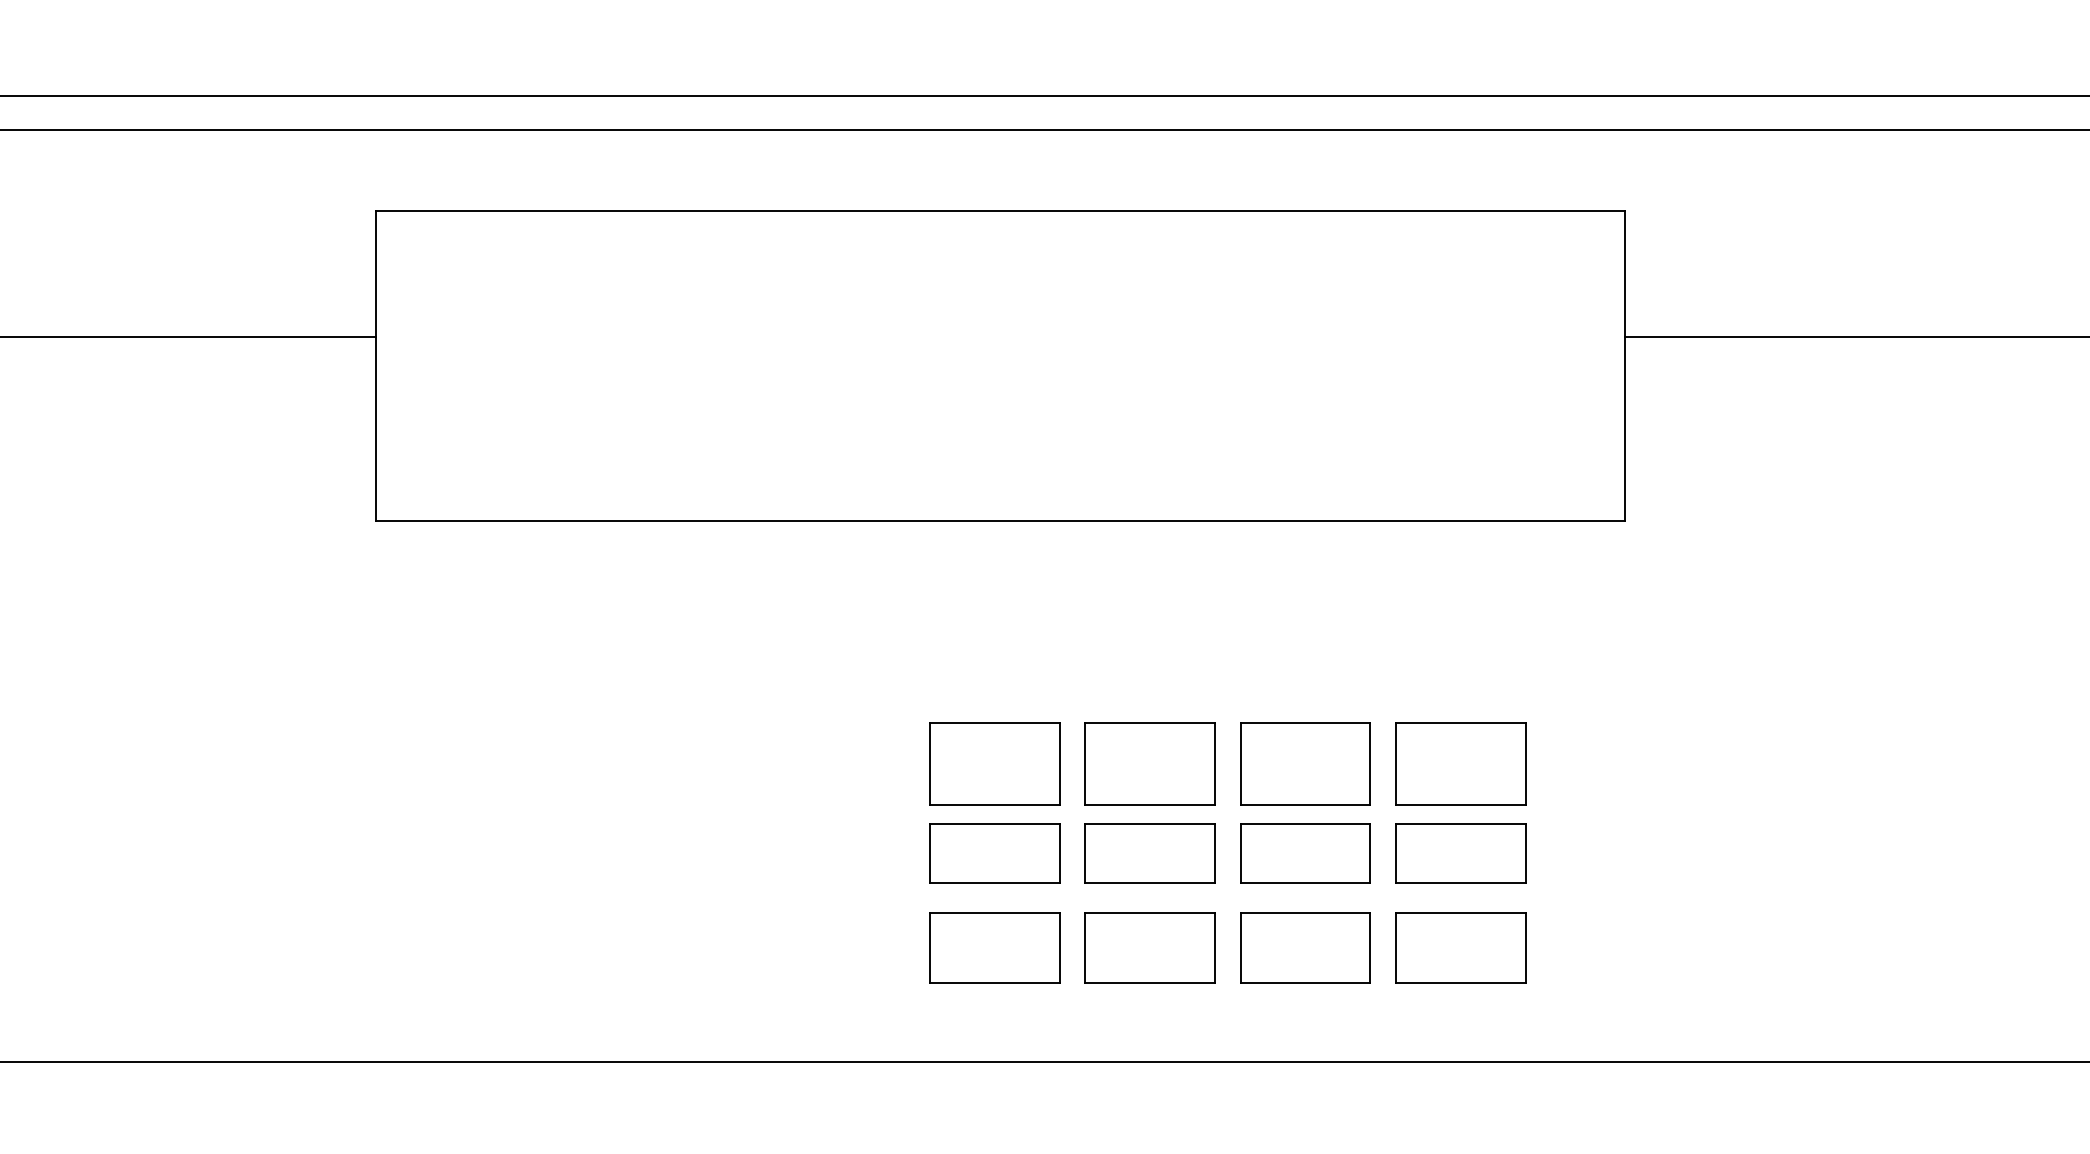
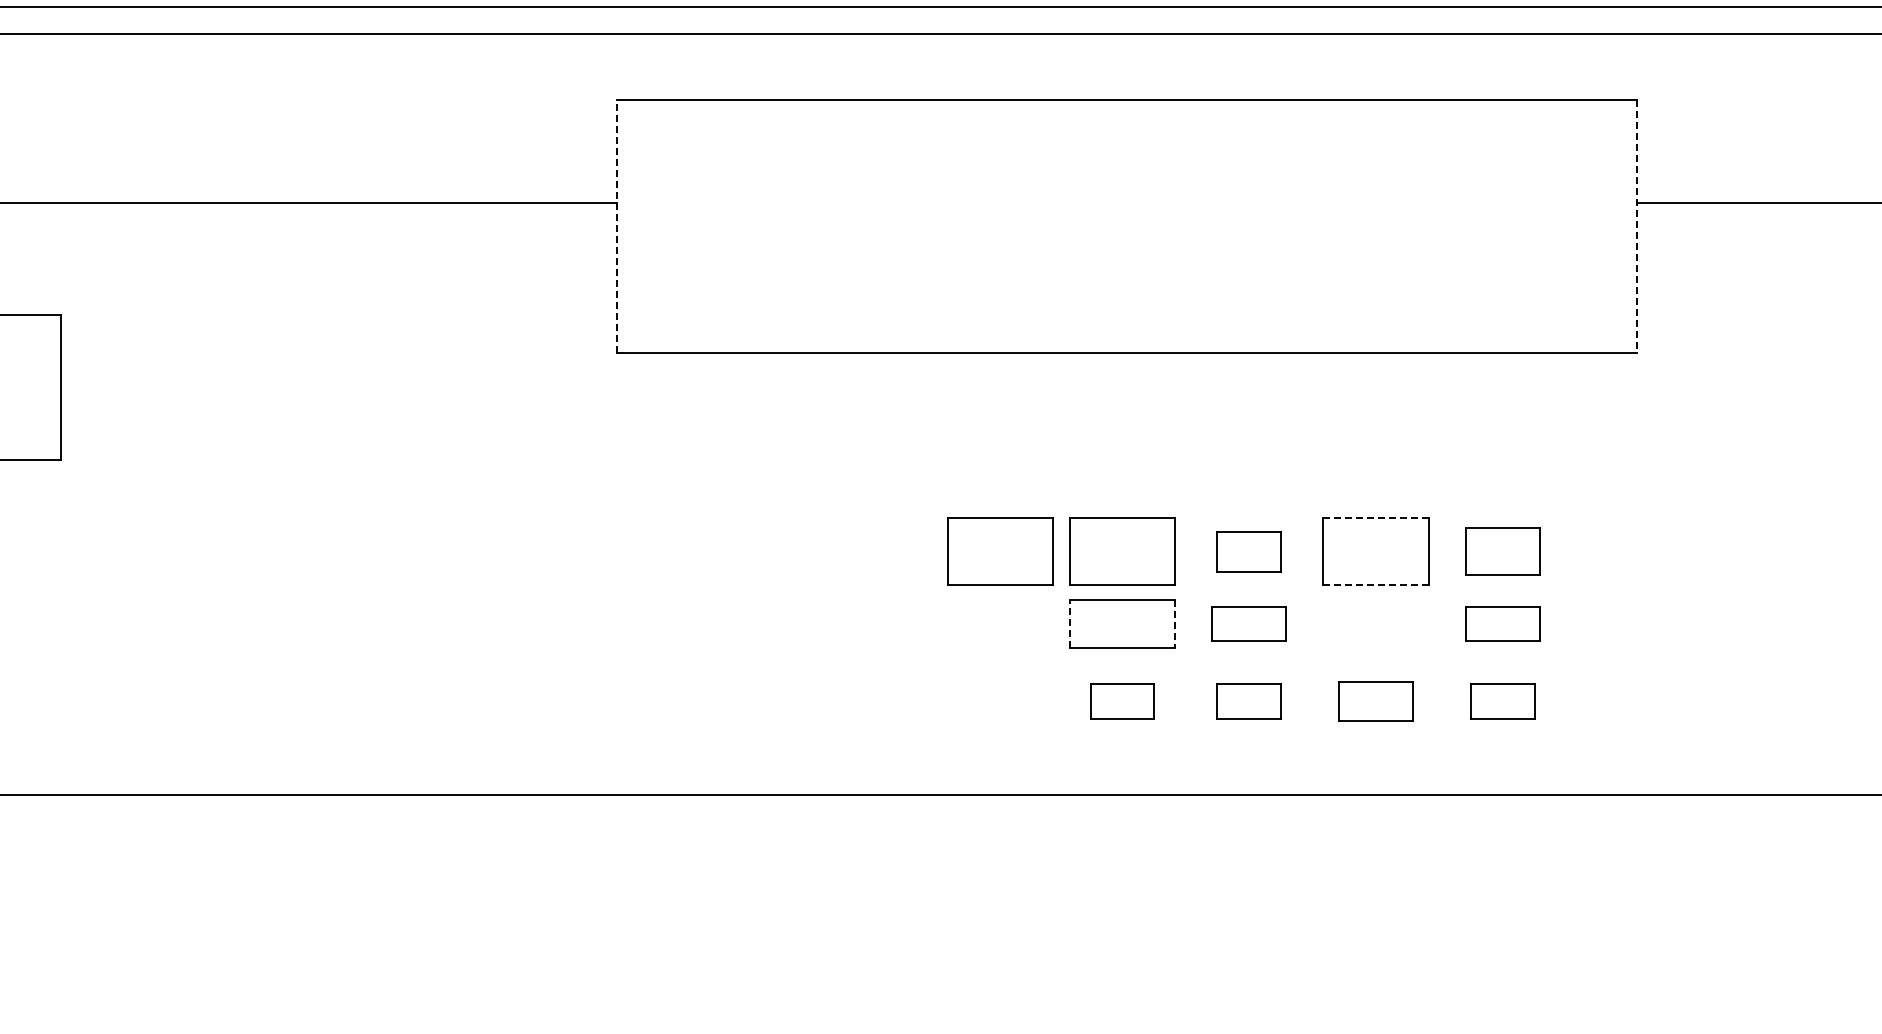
line: (375, 365) -> (617, 226), solid -> dashed
line: (1624, 366) -> (1636, 227), solid -> dashed
line: (1306, 723) -> (1376, 518), solid -> dashed
part: (845, 763) -> (1000, 551), added
part: (1149, 763) -> (1248, 551), size x0.6
part: (1460, 763) -> (1502, 551), size x0.7
line: (1306, 804) -> (1376, 584), solid -> dashed
line: (929, 852) -> (1069, 623), solid -> dashed
part: (1149, 852) -> (1248, 623), size x0.7
part: (1305, 852) -> (1375, 623), removed
part: (1460, 852) -> (1502, 623), size x0.7
line: (1059, 853) -> (1175, 624), solid -> dashed
part: (994, 947) -> (1122, 701), size x0.6
part: (1149, 947) -> (1248, 701), size x0.6
part: (1305, 947) -> (1375, 701), size x0.7
part: (1460, 947) -> (1502, 701), size x0.6

